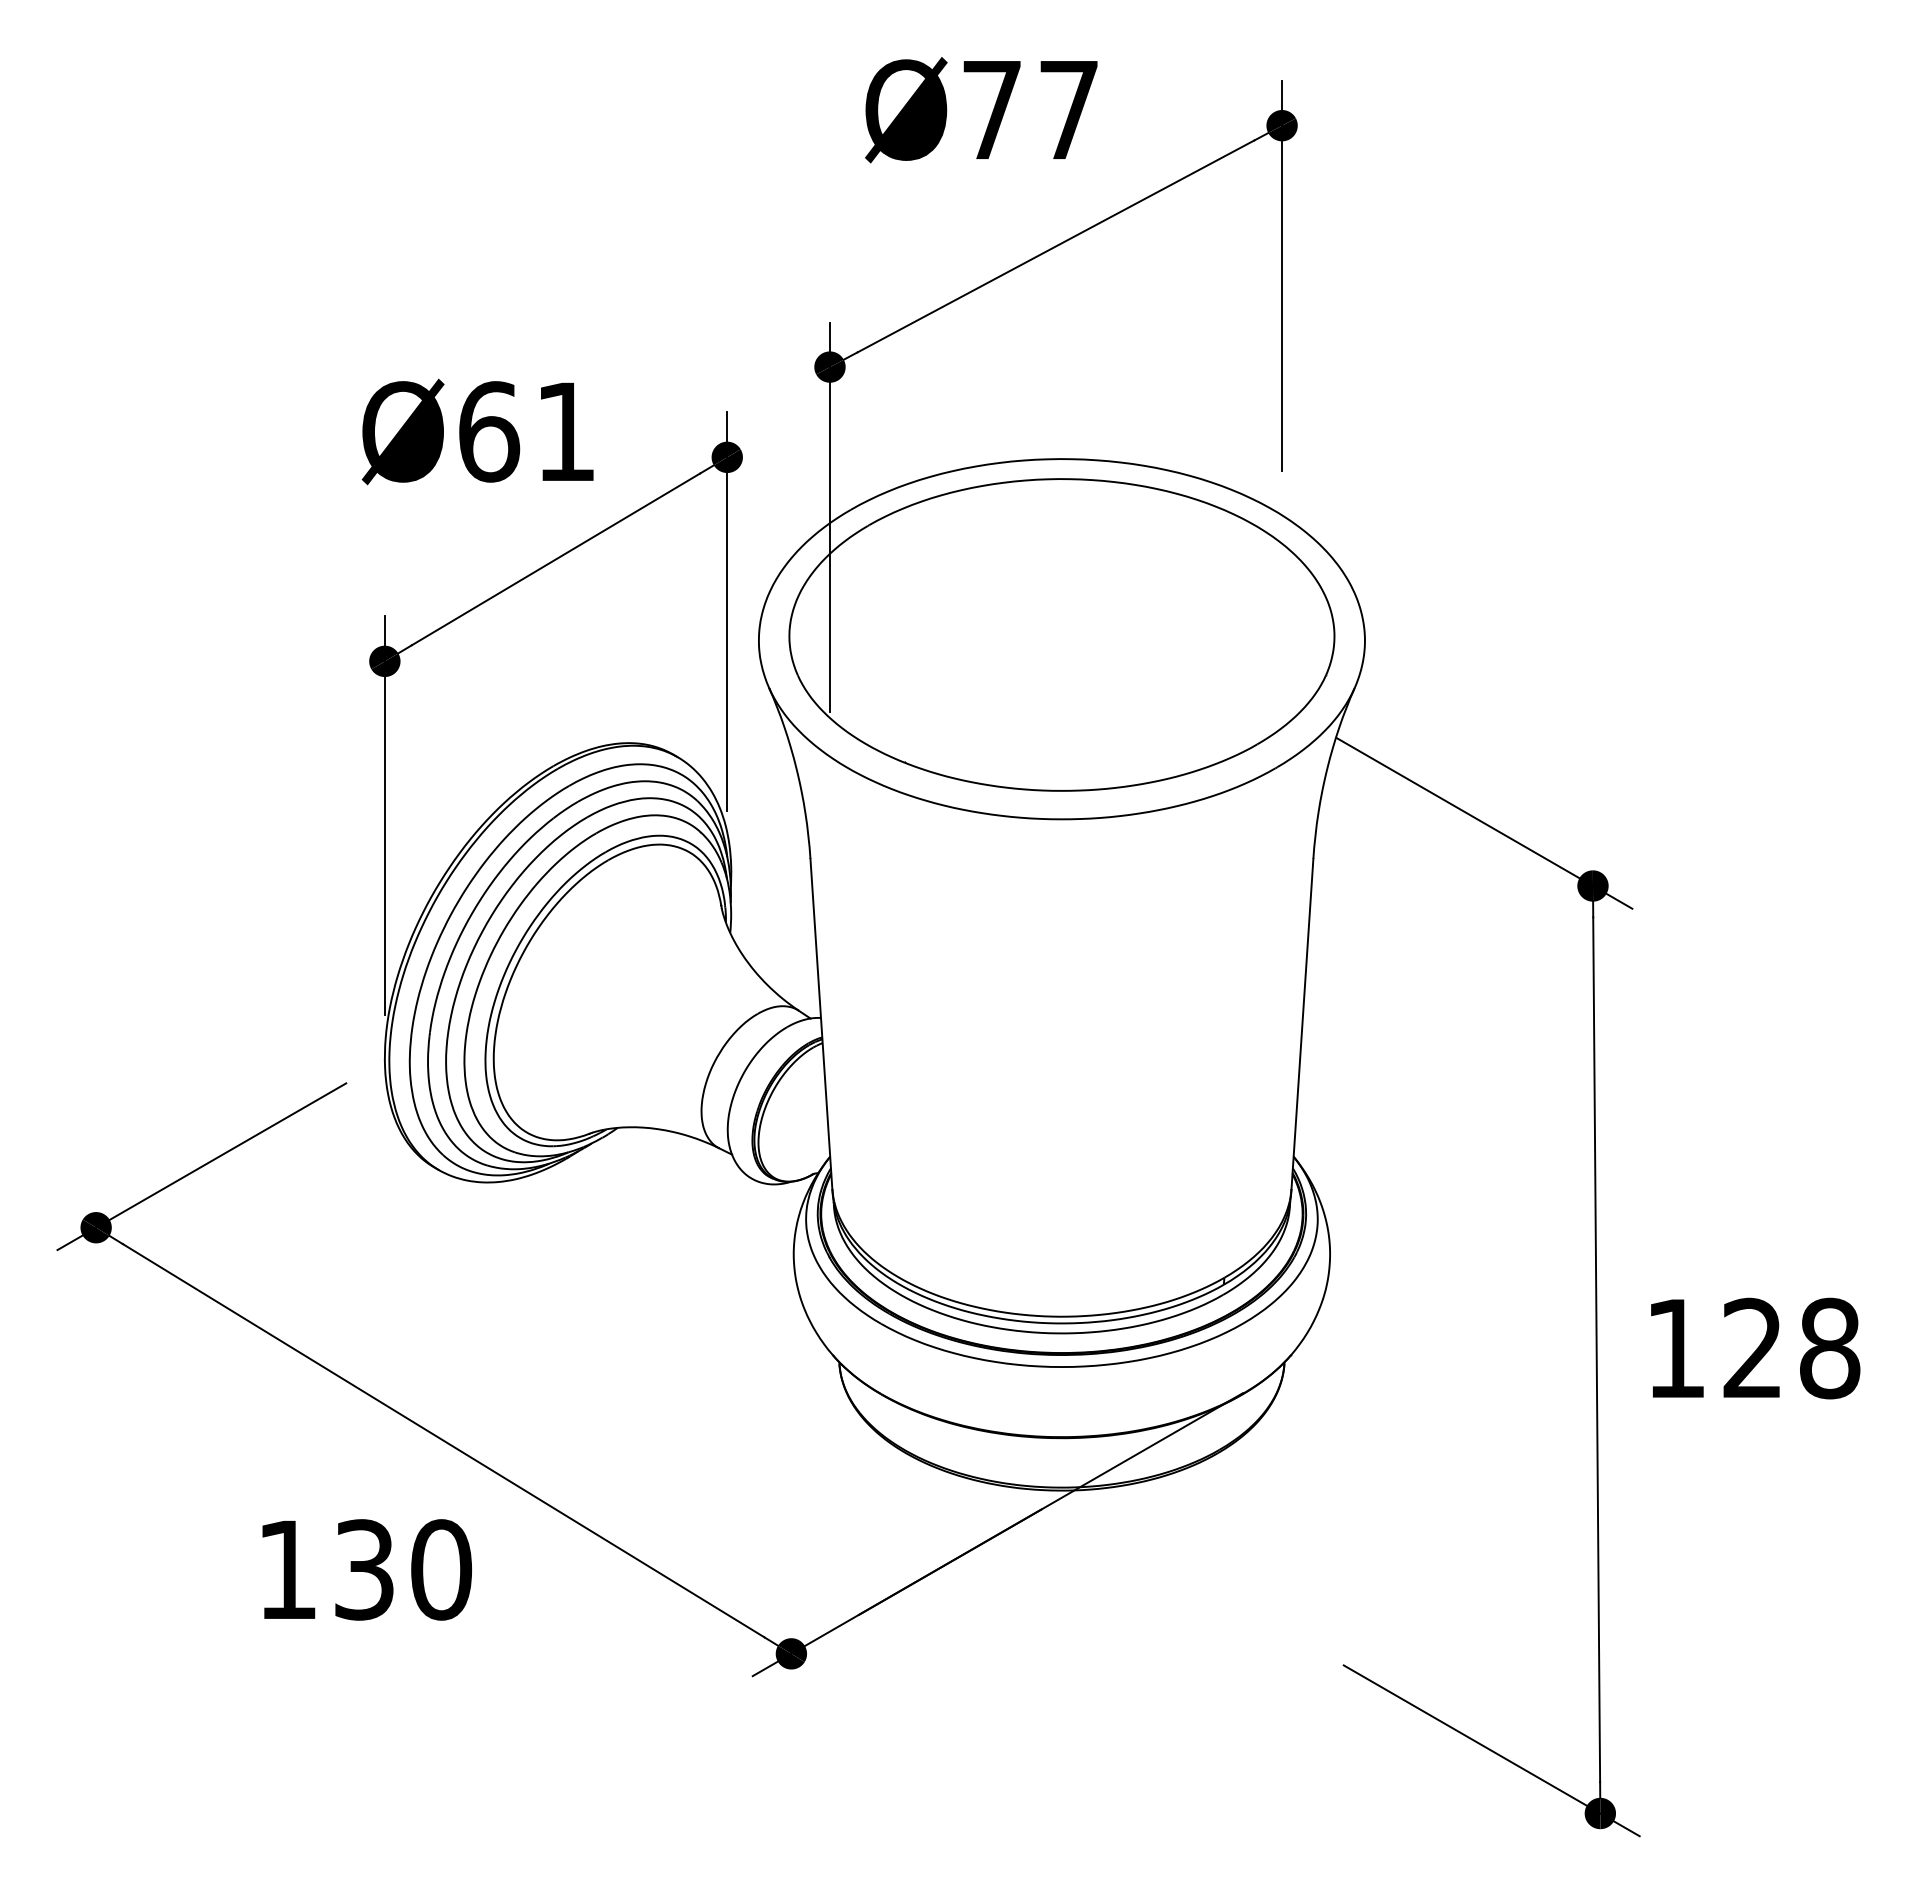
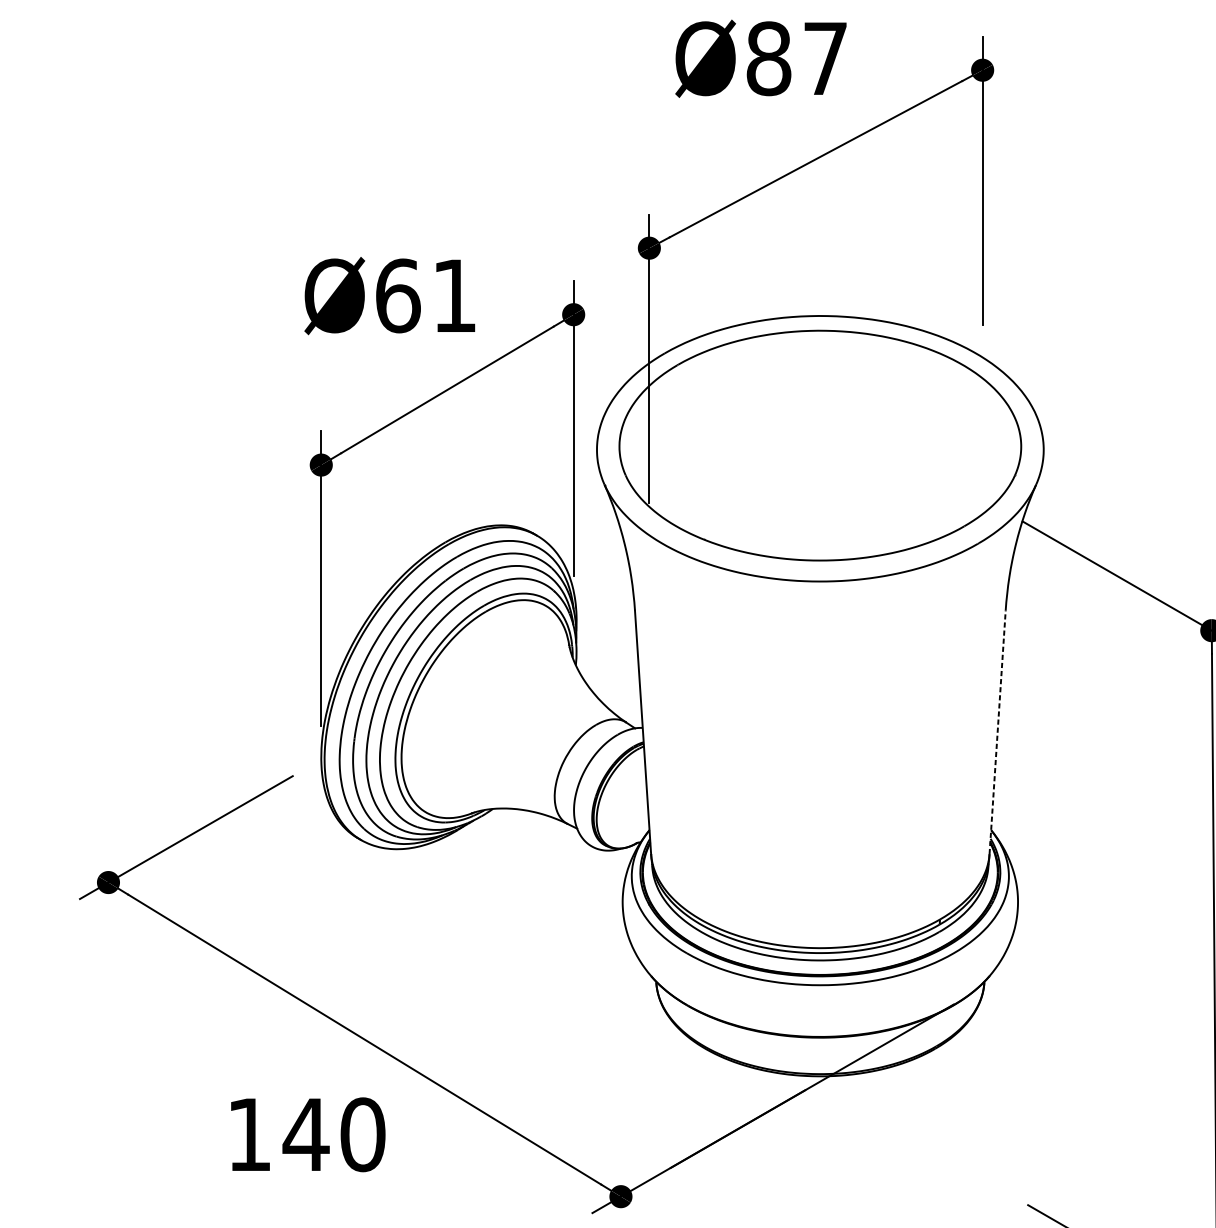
text: (992, 109) -> (769, 58), Ø77 -> Ø87
line: (1302, 1023) -> (997, 732), solid -> dashed
text: (364, 1569) -> (306, 1134), 130 -> 140

